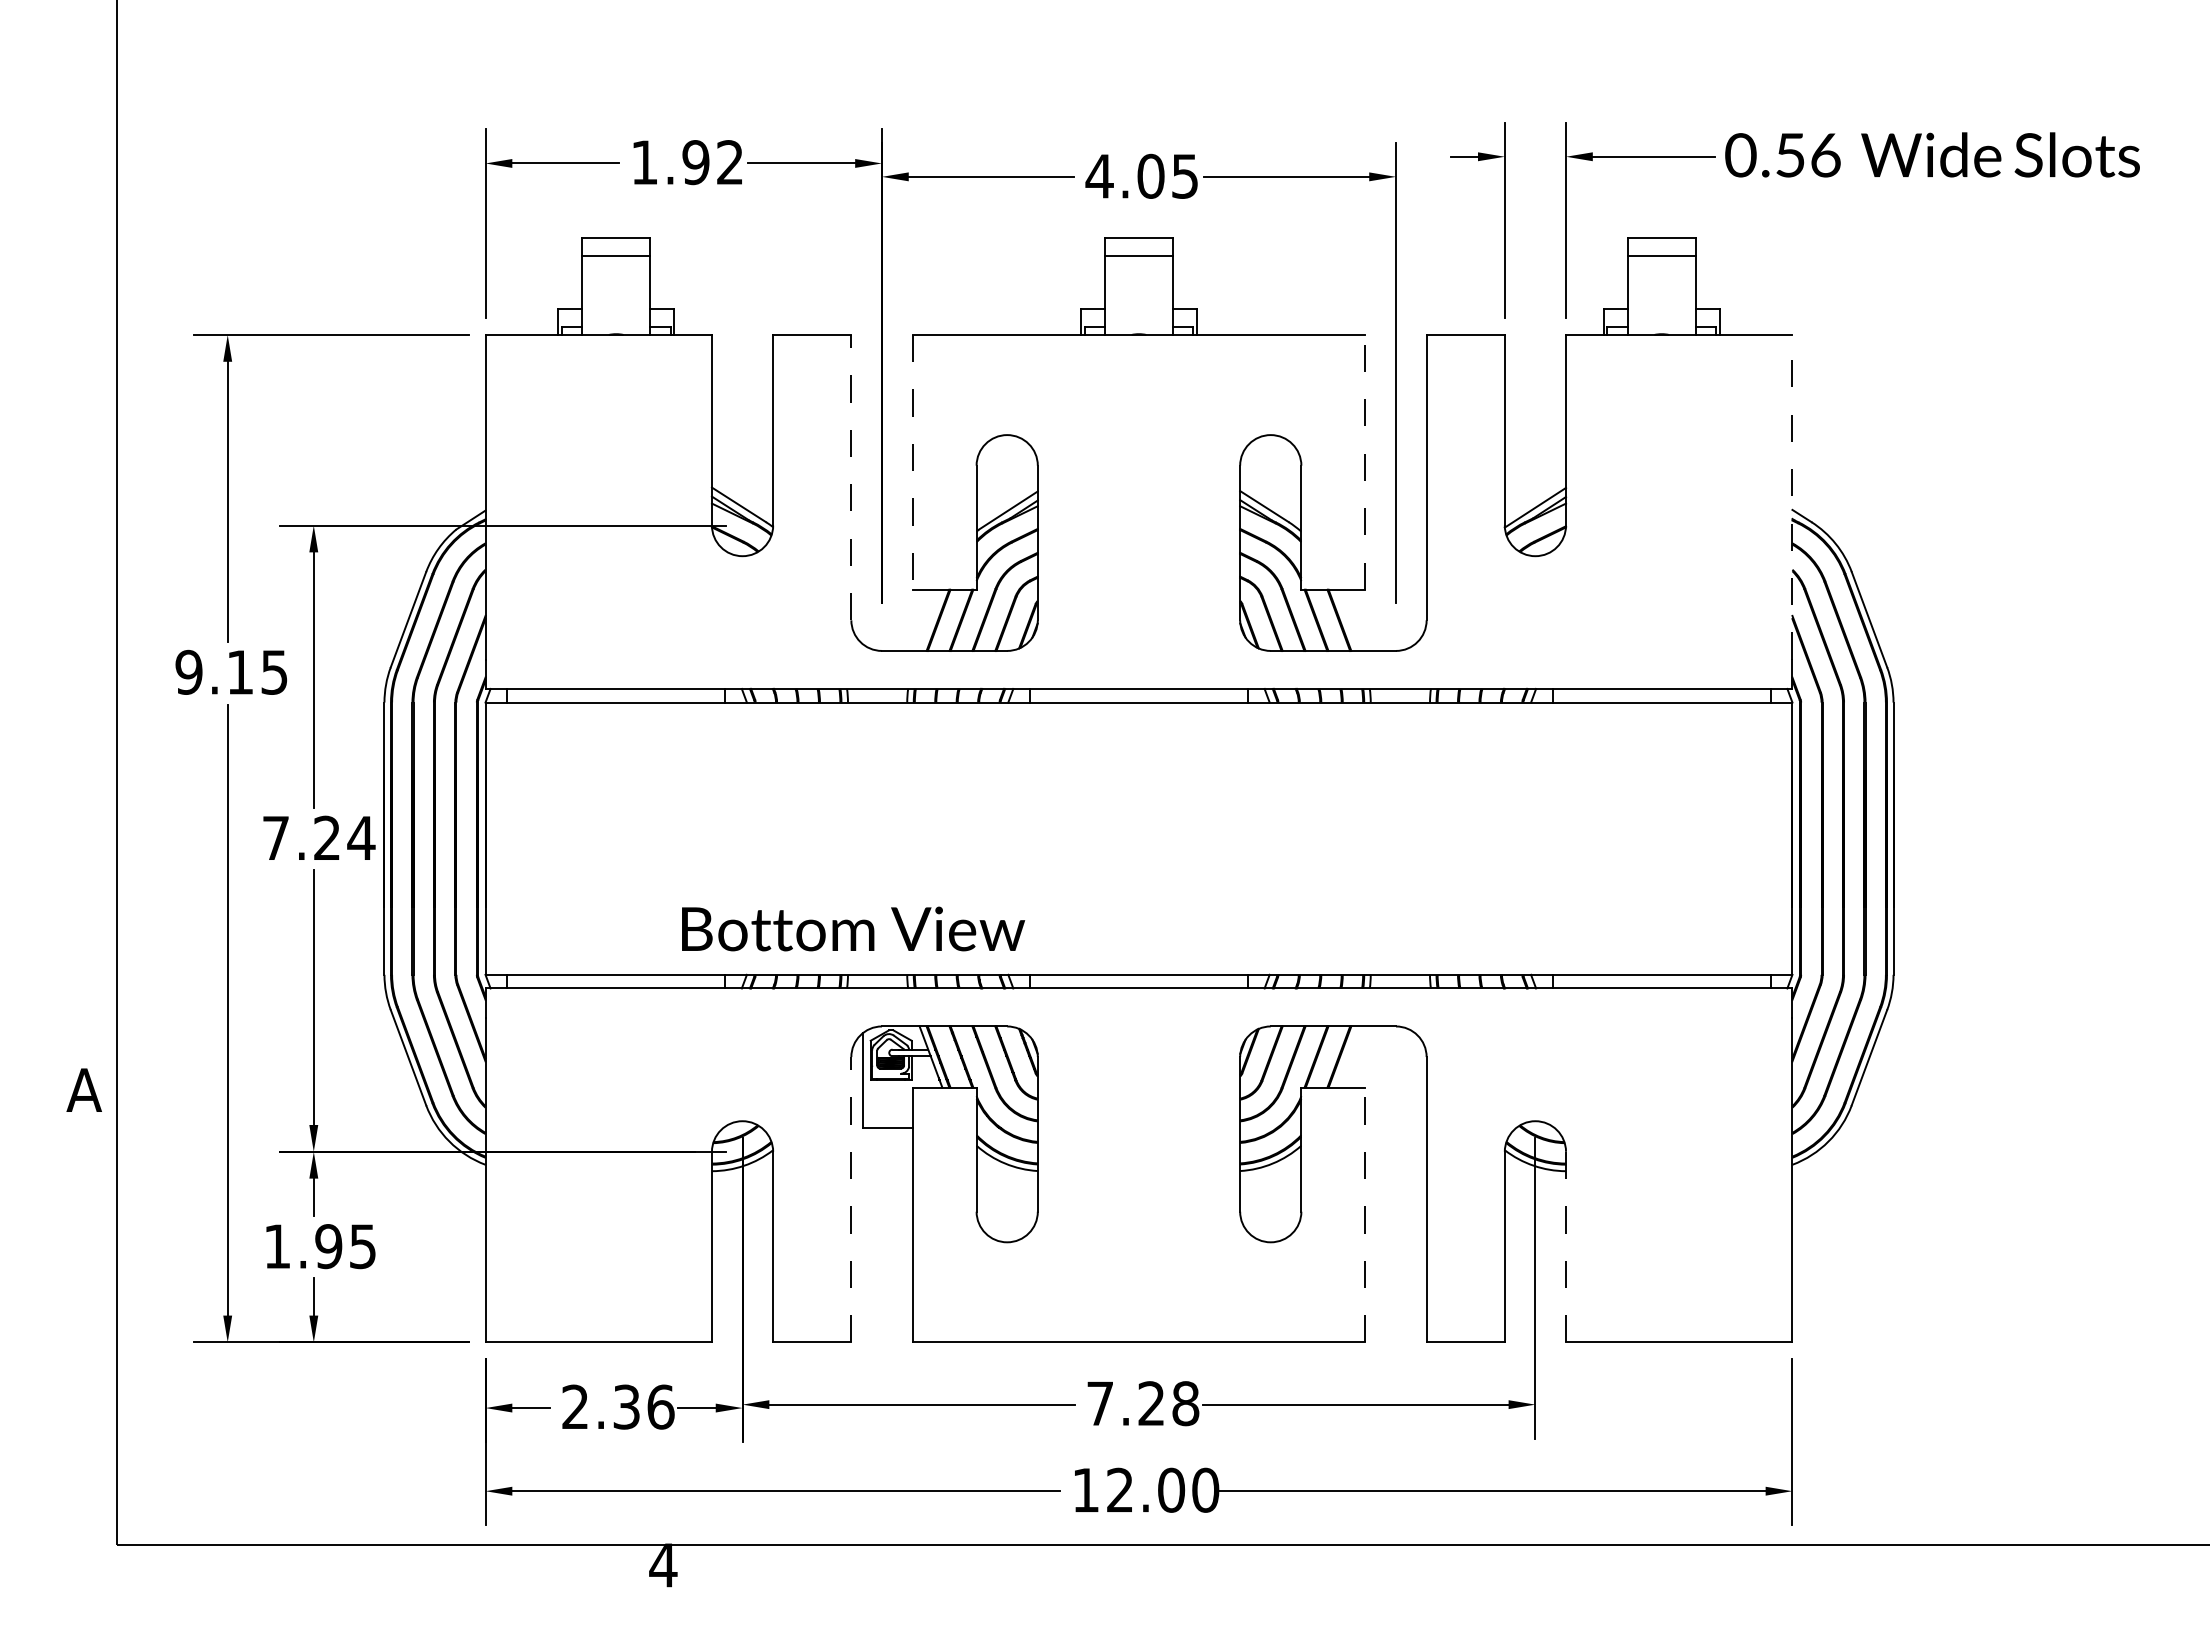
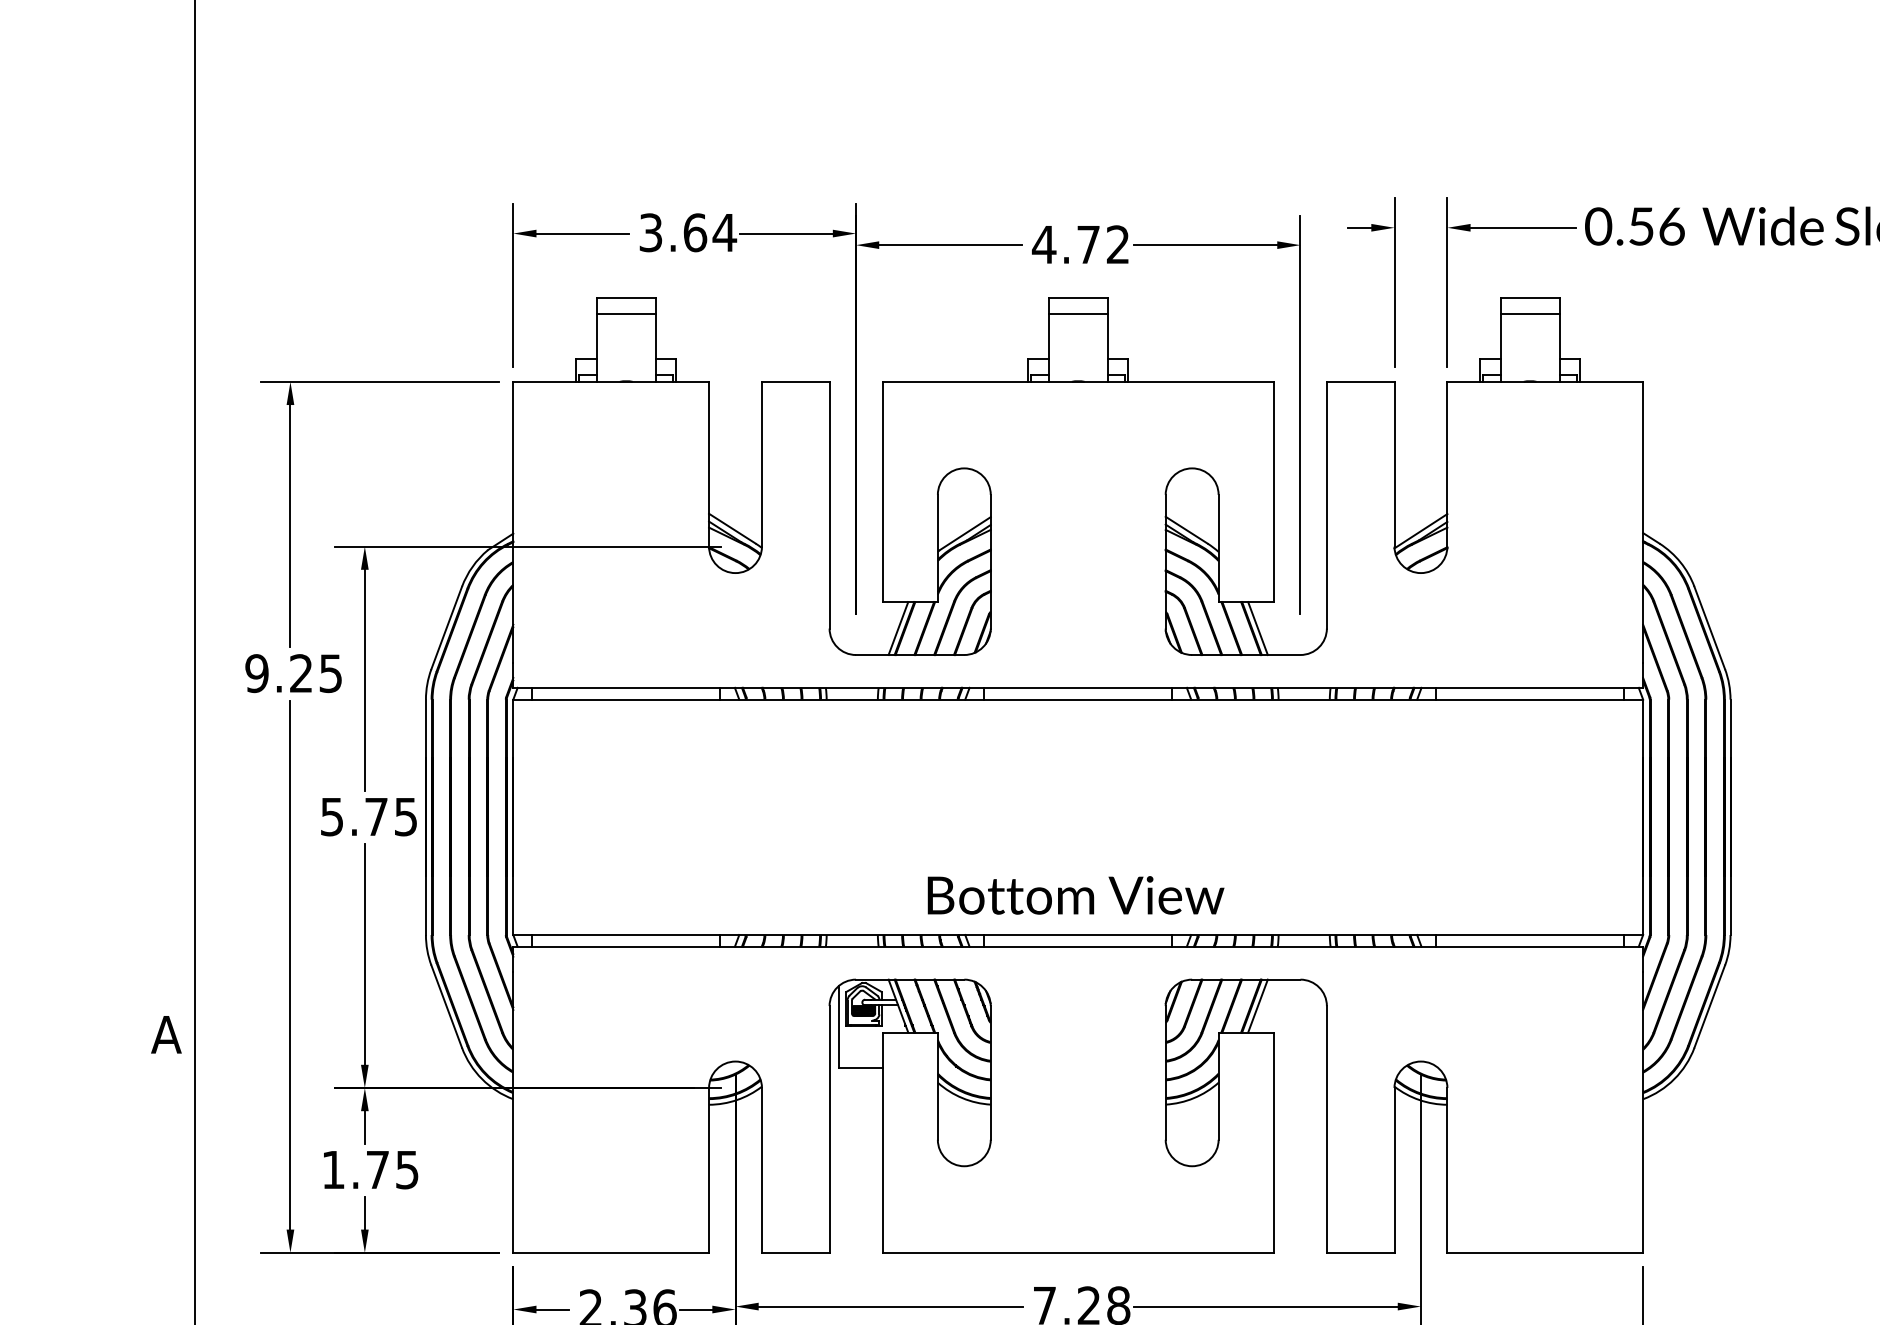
text: (687, 162) -> (687, 232), 1.92 -> 3.64
text: (1167, 175) -> (1102, 243), 4.05 -> 4.72
line: (1365, 461) -> (1274, 491), dashed -> solid
line: (912, 462) -> (882, 492), dashed -> solid
line: (851, 477) -> (829, 505), dashed -> solid
line: (1792, 496) -> (1643, 521), dashed -> solid
line: (930, 619) -> (897, 627), added
line: (1346, 619) -> (1257, 627), added
text: (239, 671) -> (300, 672), 9.15 -> 9.25
text: (319, 837) -> (369, 816), 7.24 -> 5.75
text: (853, 928) -> (1076, 894), moved
line: (1346, 1056) -> (1257, 1005), added
line: (851, 1199) -> (829, 1129), dashed -> solid
line: (1365, 1214) -> (1274, 1142), dashed -> solid
text: (328, 1246) -> (377, 1169), 1.95 -> 1.75
line: (1566, 1247) -> (1447, 1170), dashed -> solid

